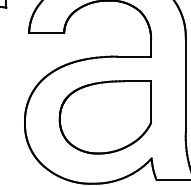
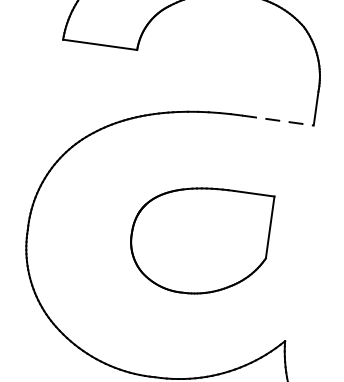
line: (134, 56) -> (278, 120), solid -> dashed
part: (105, 117) -> (199, 240), size x0.7

